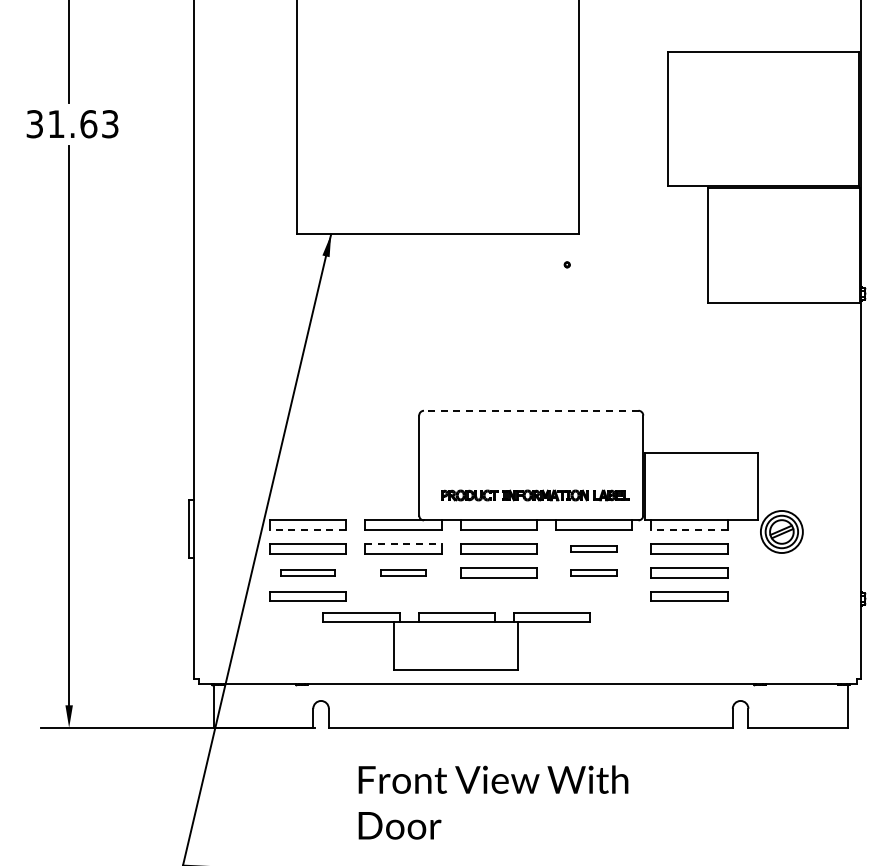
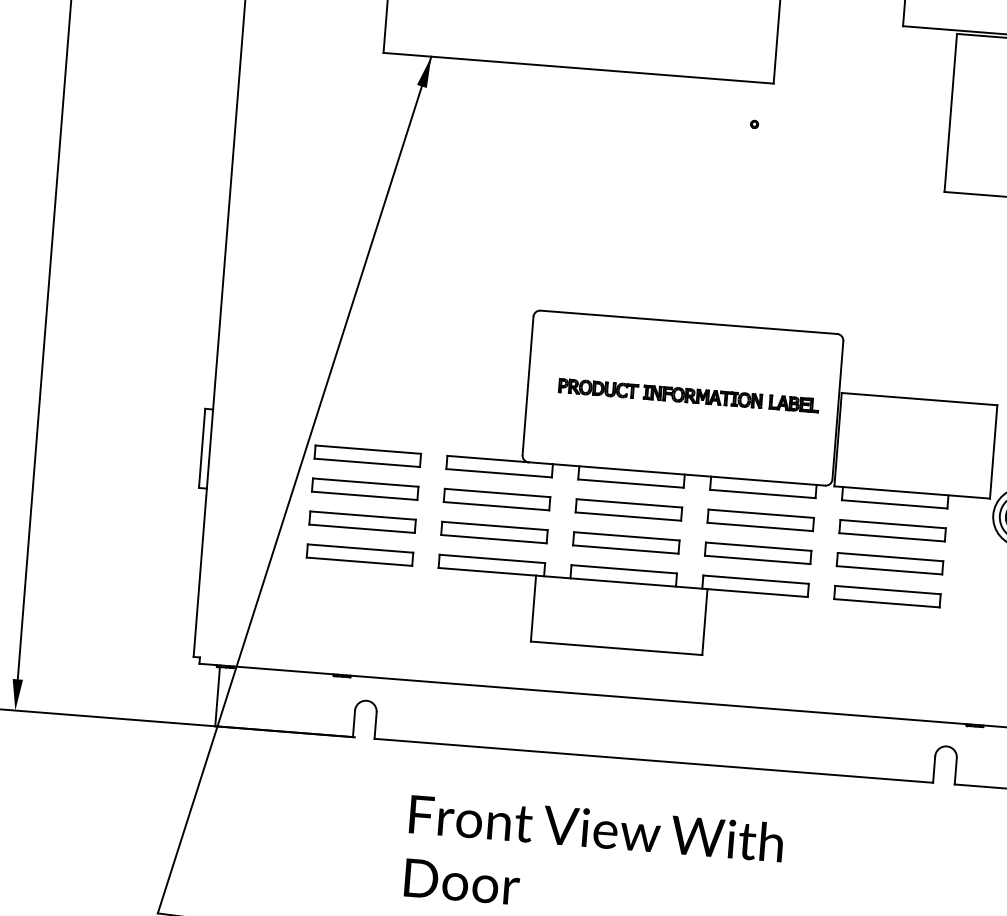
line: (530, 410) -> (687, 321), dashed -> solid
part: (535, 495) -> (689, 395), moved
line: (307, 529) -> (366, 462), dashed -> solid
line: (688, 529) -> (893, 503), dashed -> solid
line: (403, 544) -> (497, 493), dashed -> solid
part: (593, 548) -> (760, 519), size x1.67
part: (307, 572) -> (361, 521), size x1.43
part: (403, 572) -> (494, 532), size x1.67
part: (593, 572) -> (757, 552), size x1.67
part: (456, 641) -> (620, 608), moved

